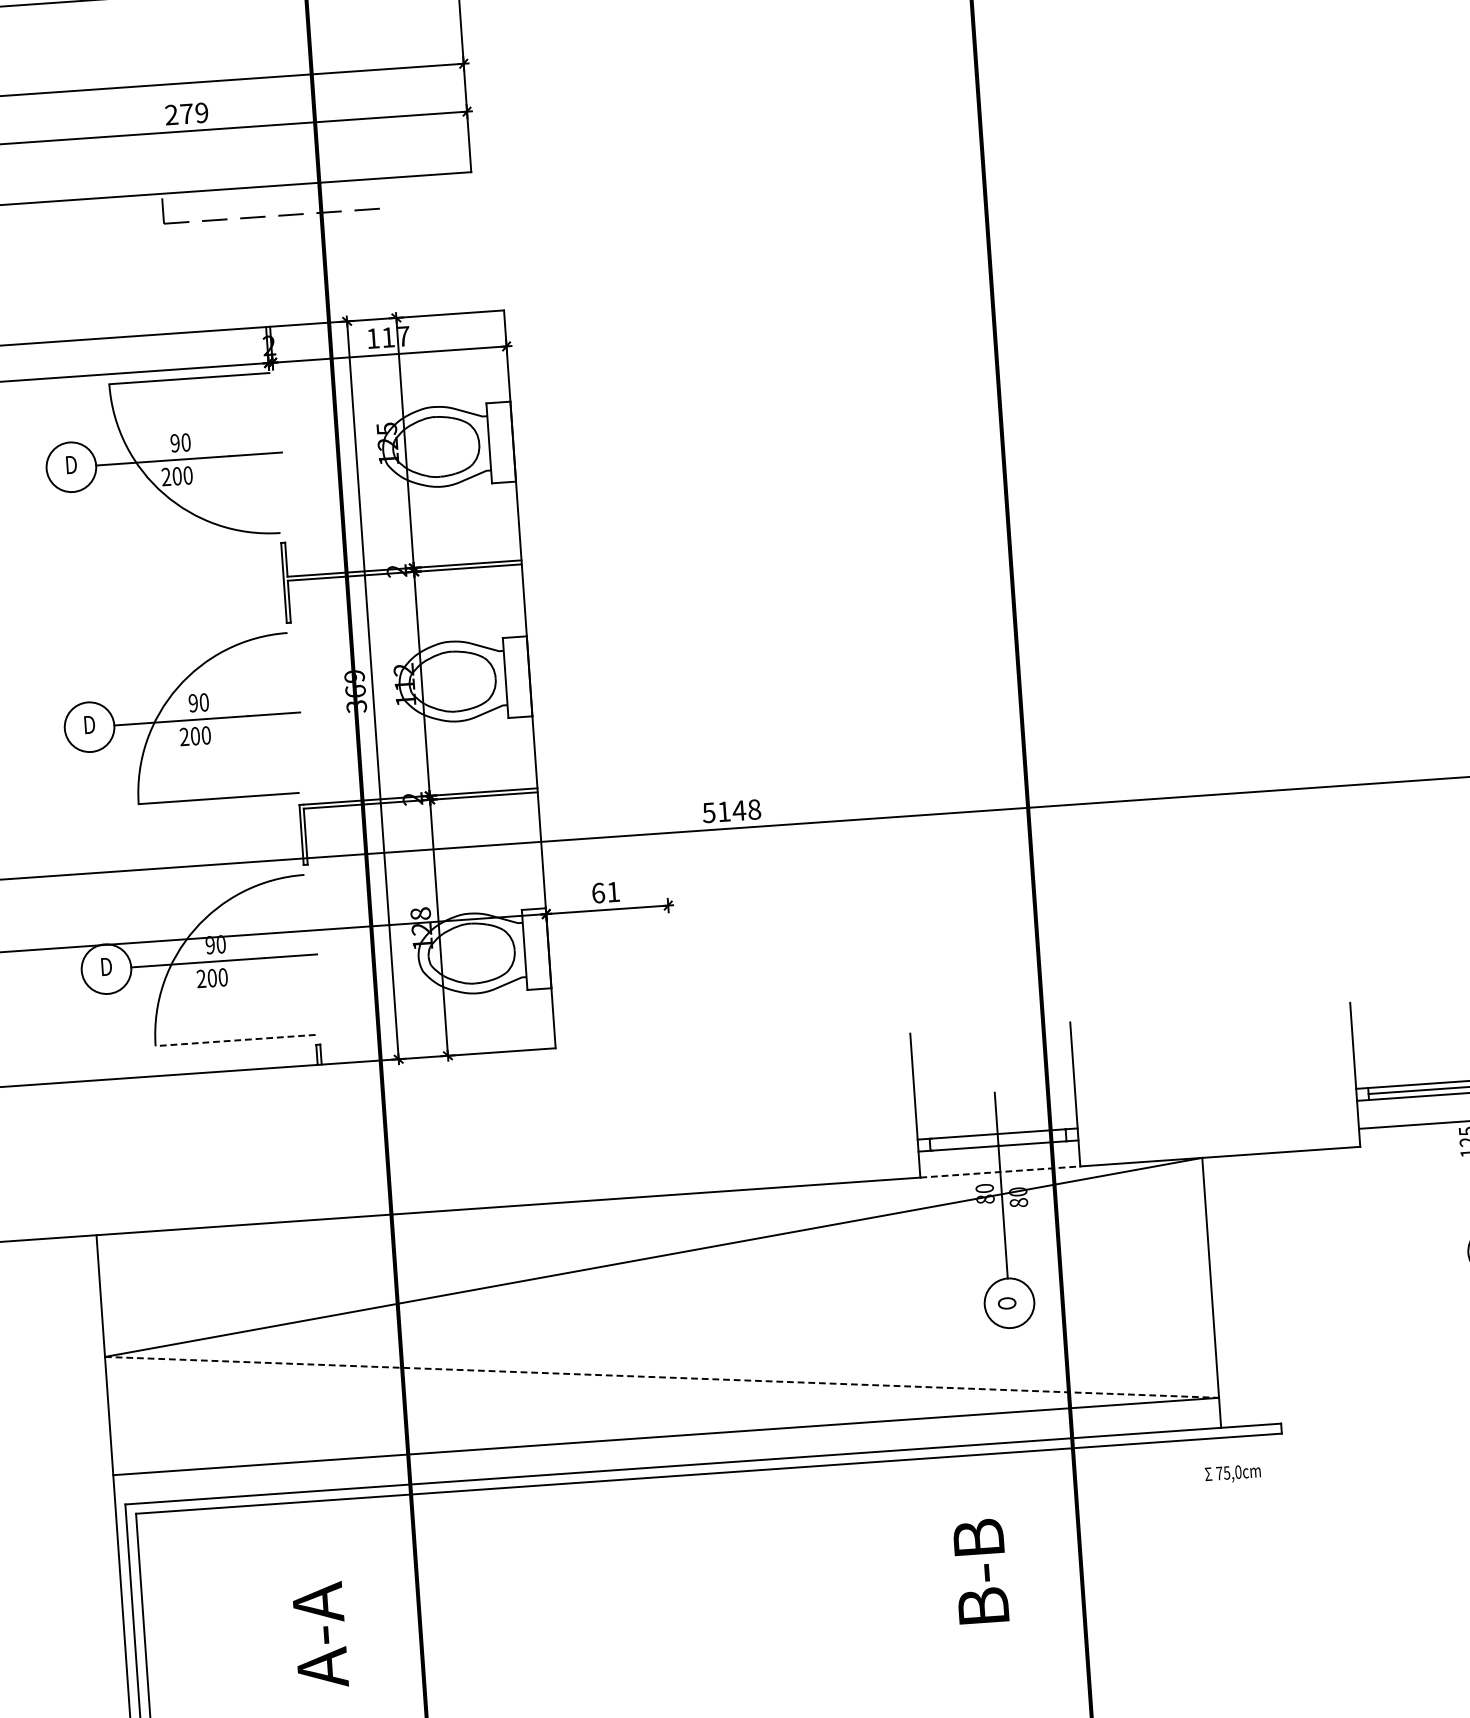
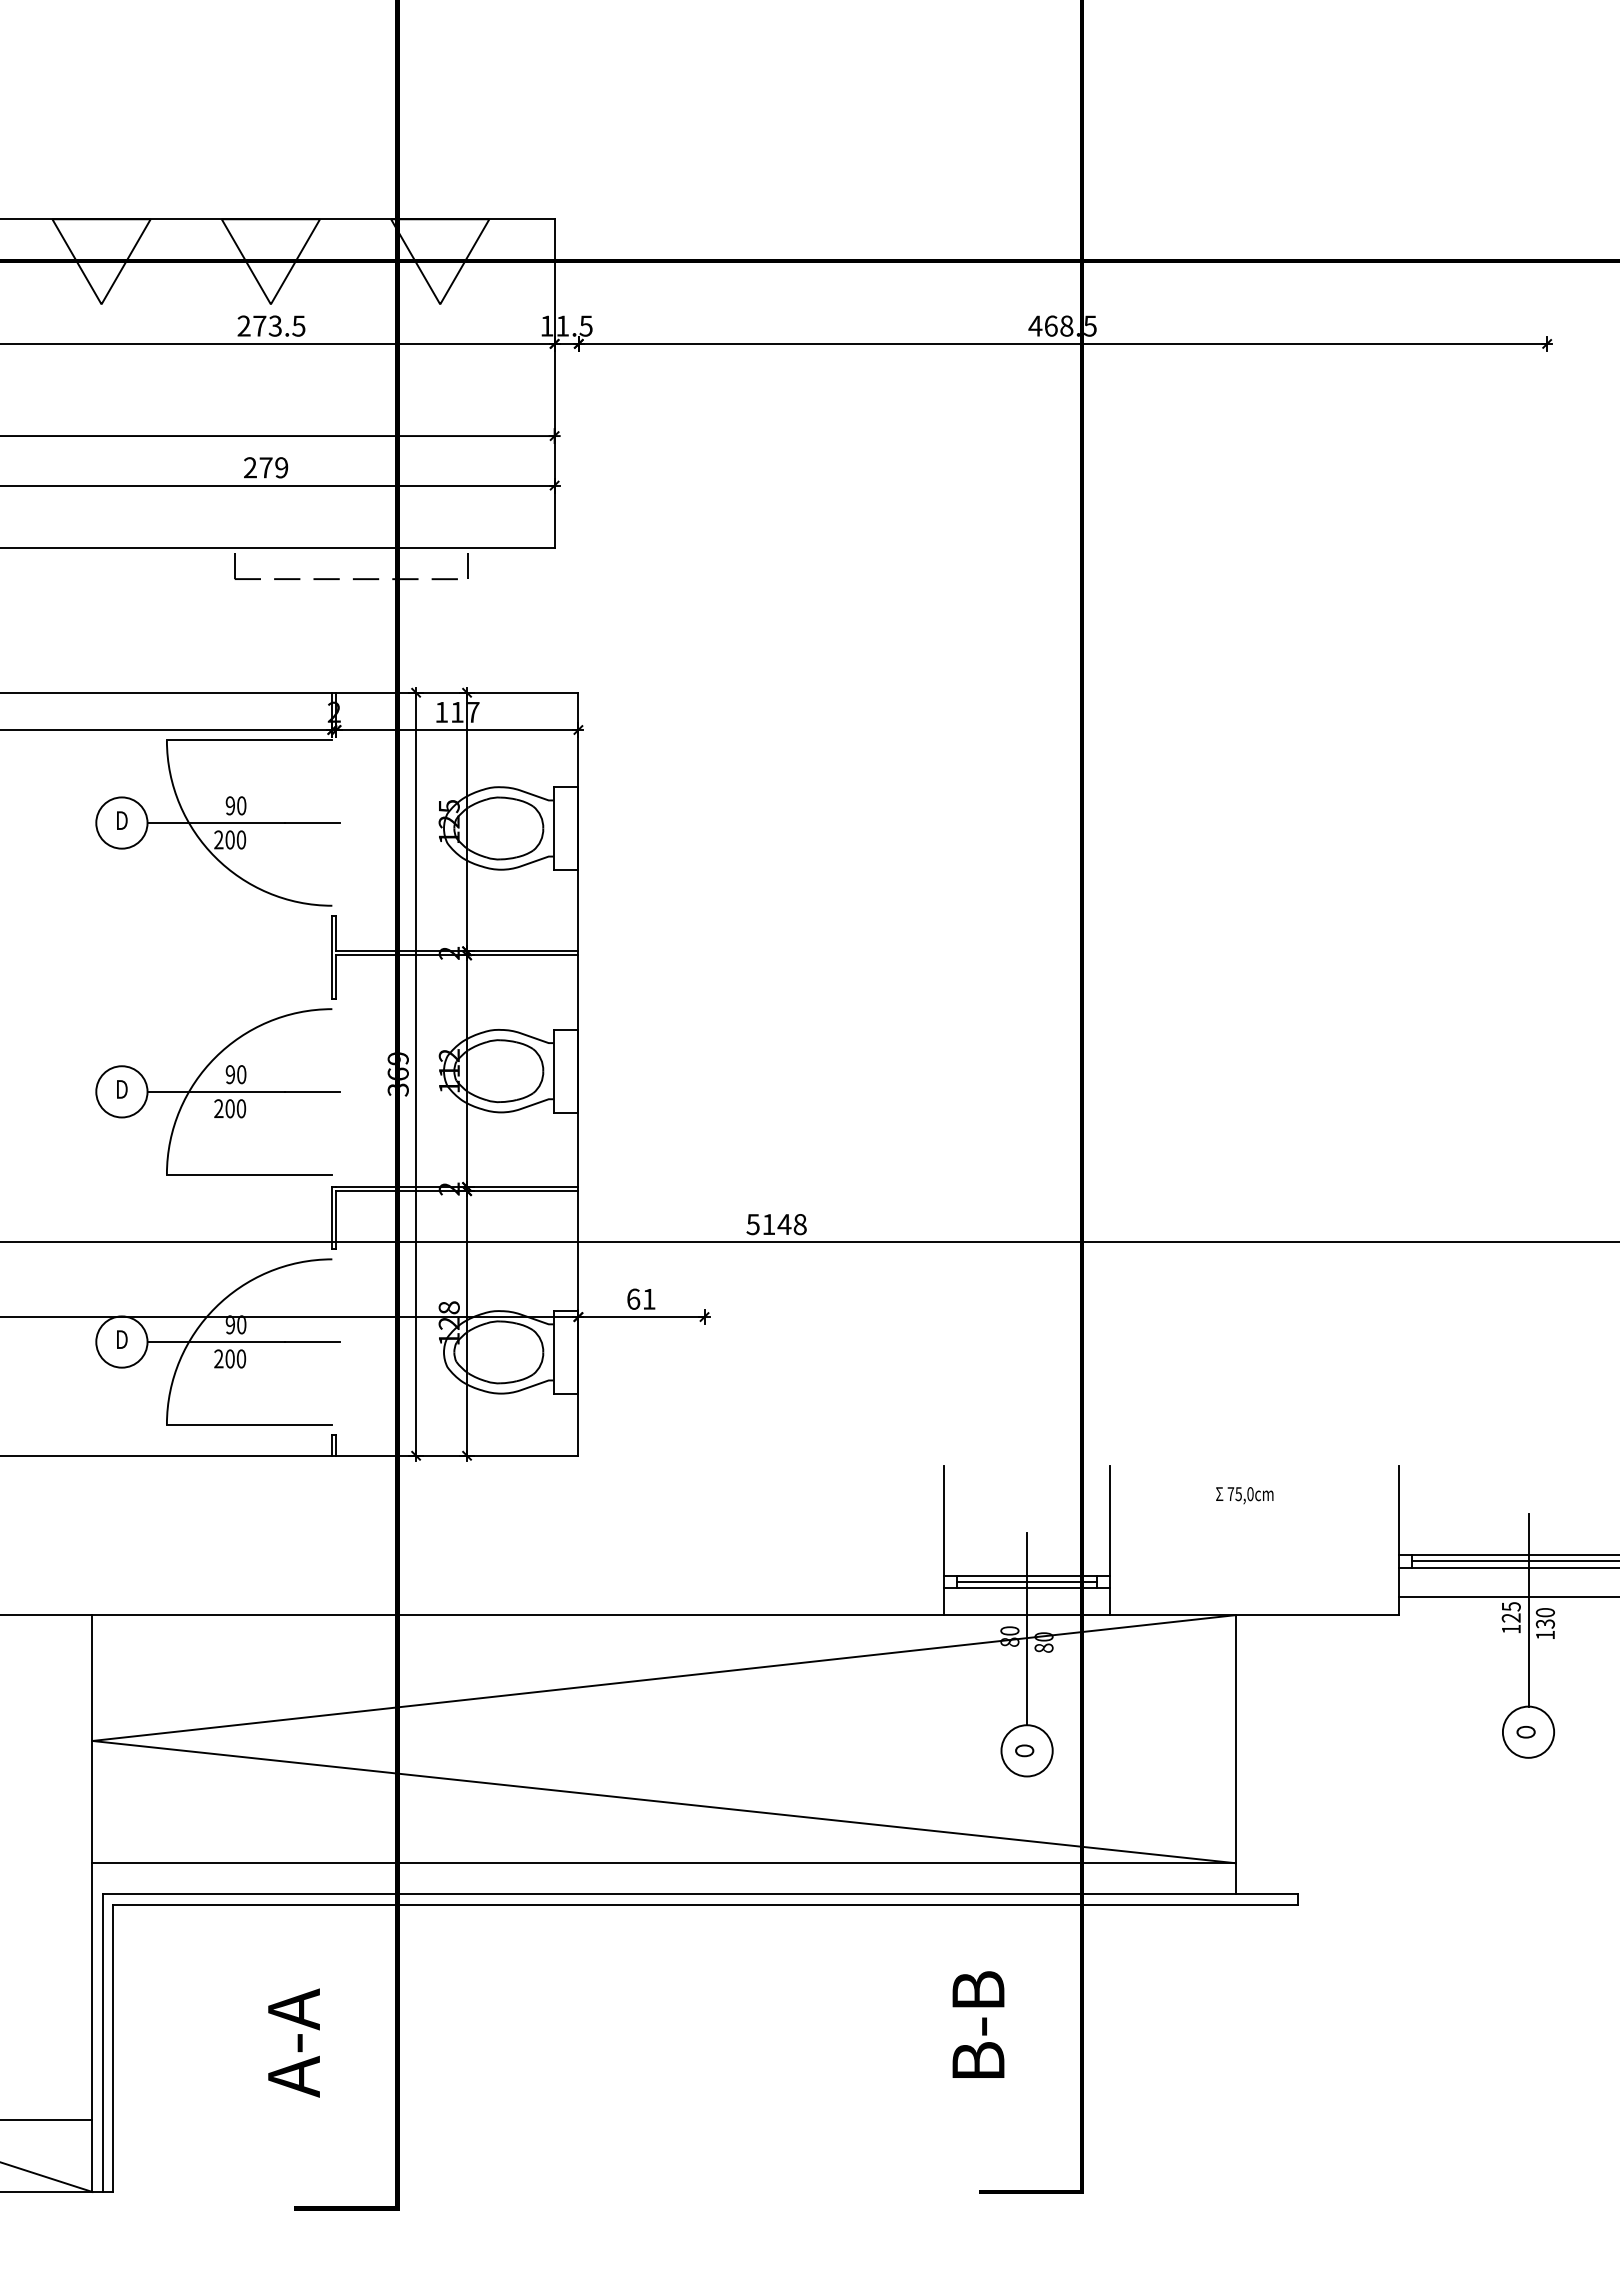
line: (389, 192) -> (468, 563), added
line: (235, 1040) -> (249, 1424), dashed -> solid
line: (997, 1140) -> (1026, 1582), added
line: (1000, 1172) -> (1027, 1615), dashed -> solid
line: (662, 1377) -> (664, 1802), dashed -> solid
text: (1232, 1473) -> (1244, 1495), moved

